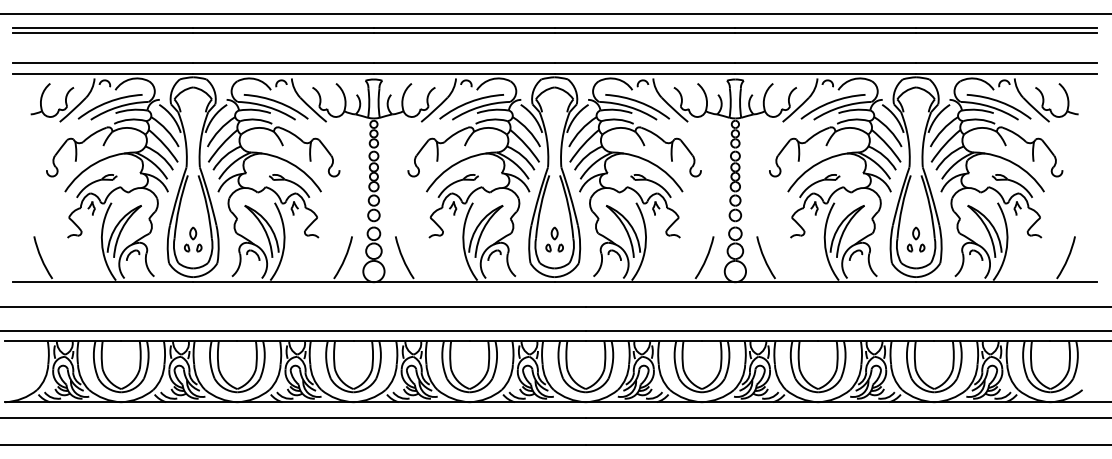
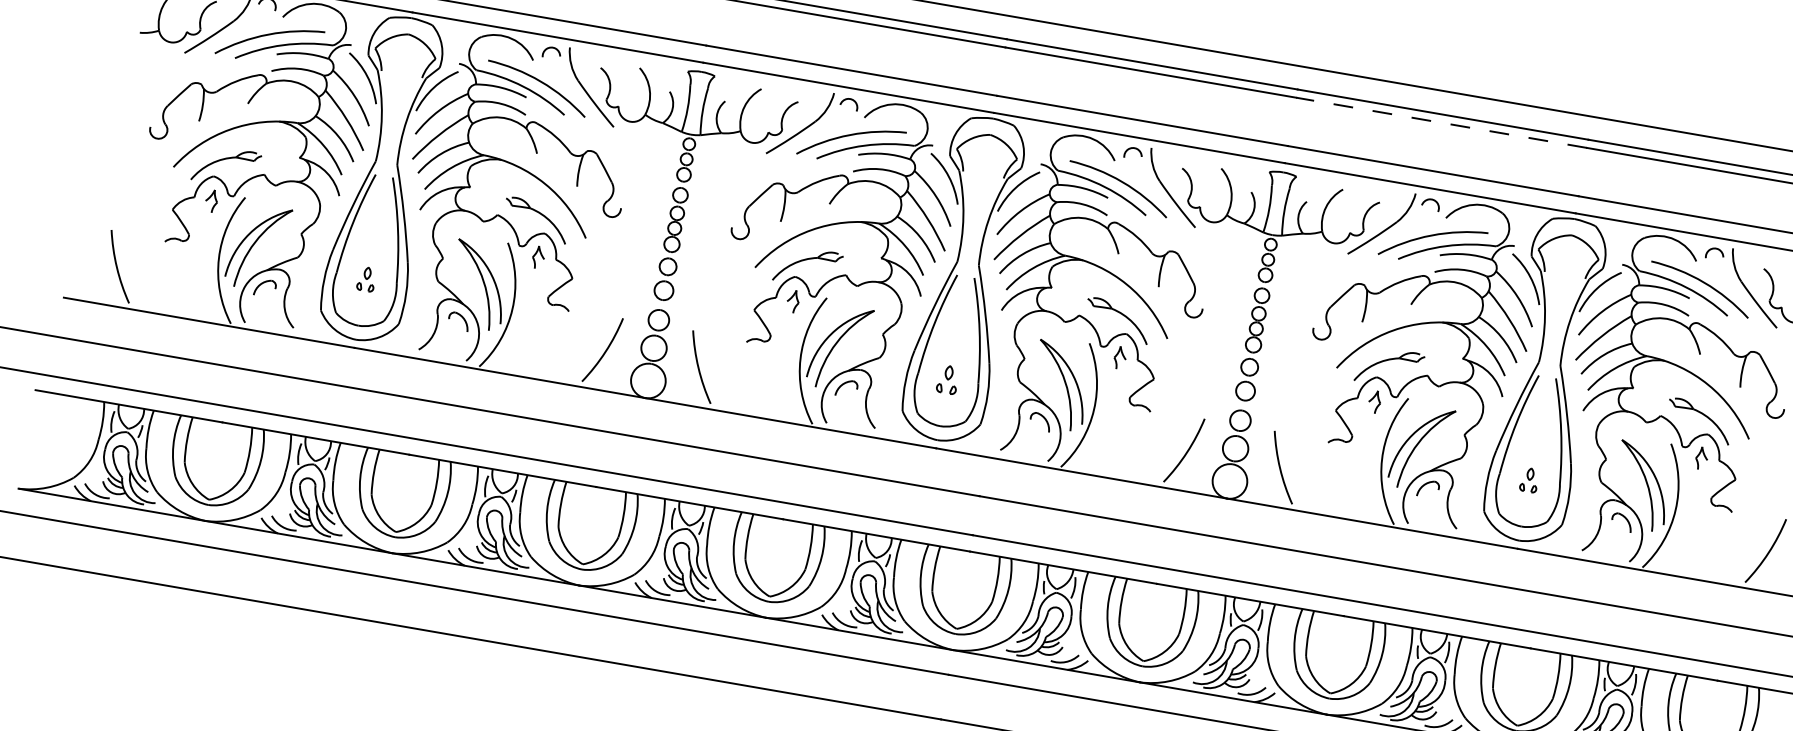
line: (825, 33) -> (1441, 123), solid -> dashed
part: (193, 239) -> (366, 279), size x0.6
part: (554, 239) -> (947, 379), size x0.7
part: (915, 239) -> (1528, 479), size x0.6

